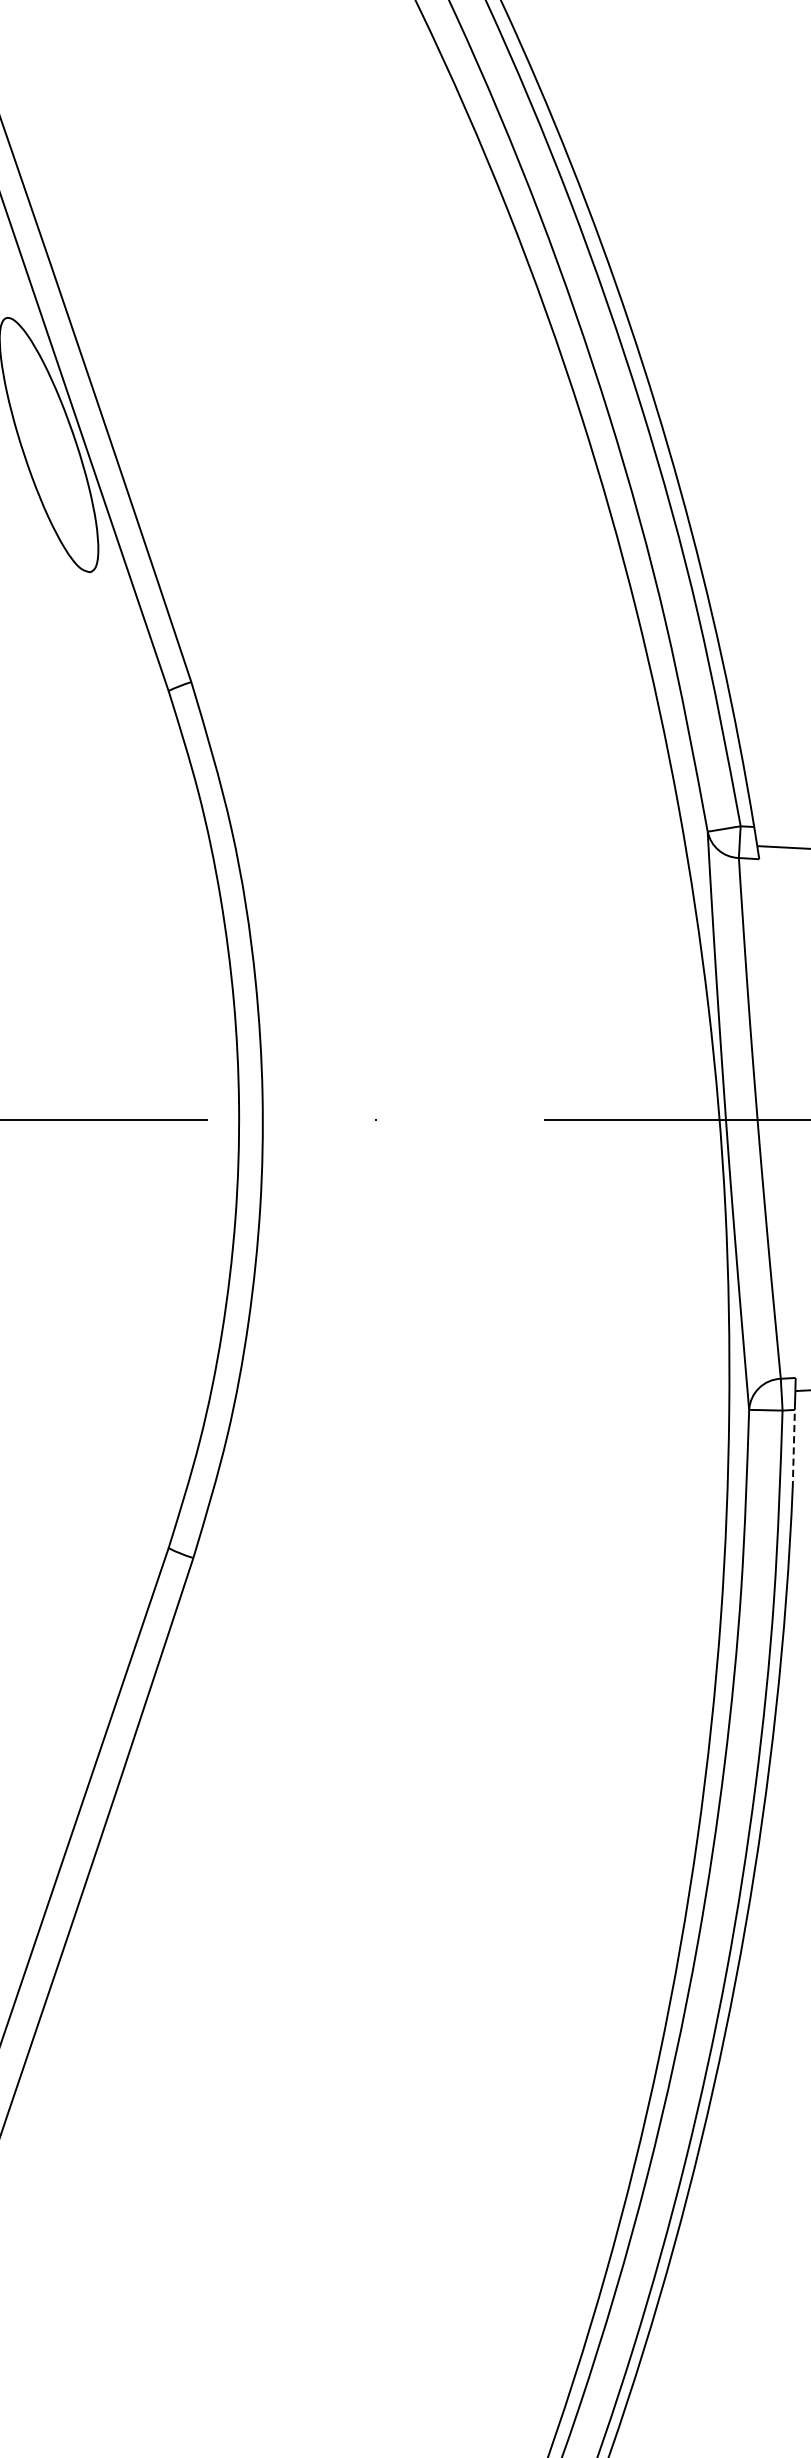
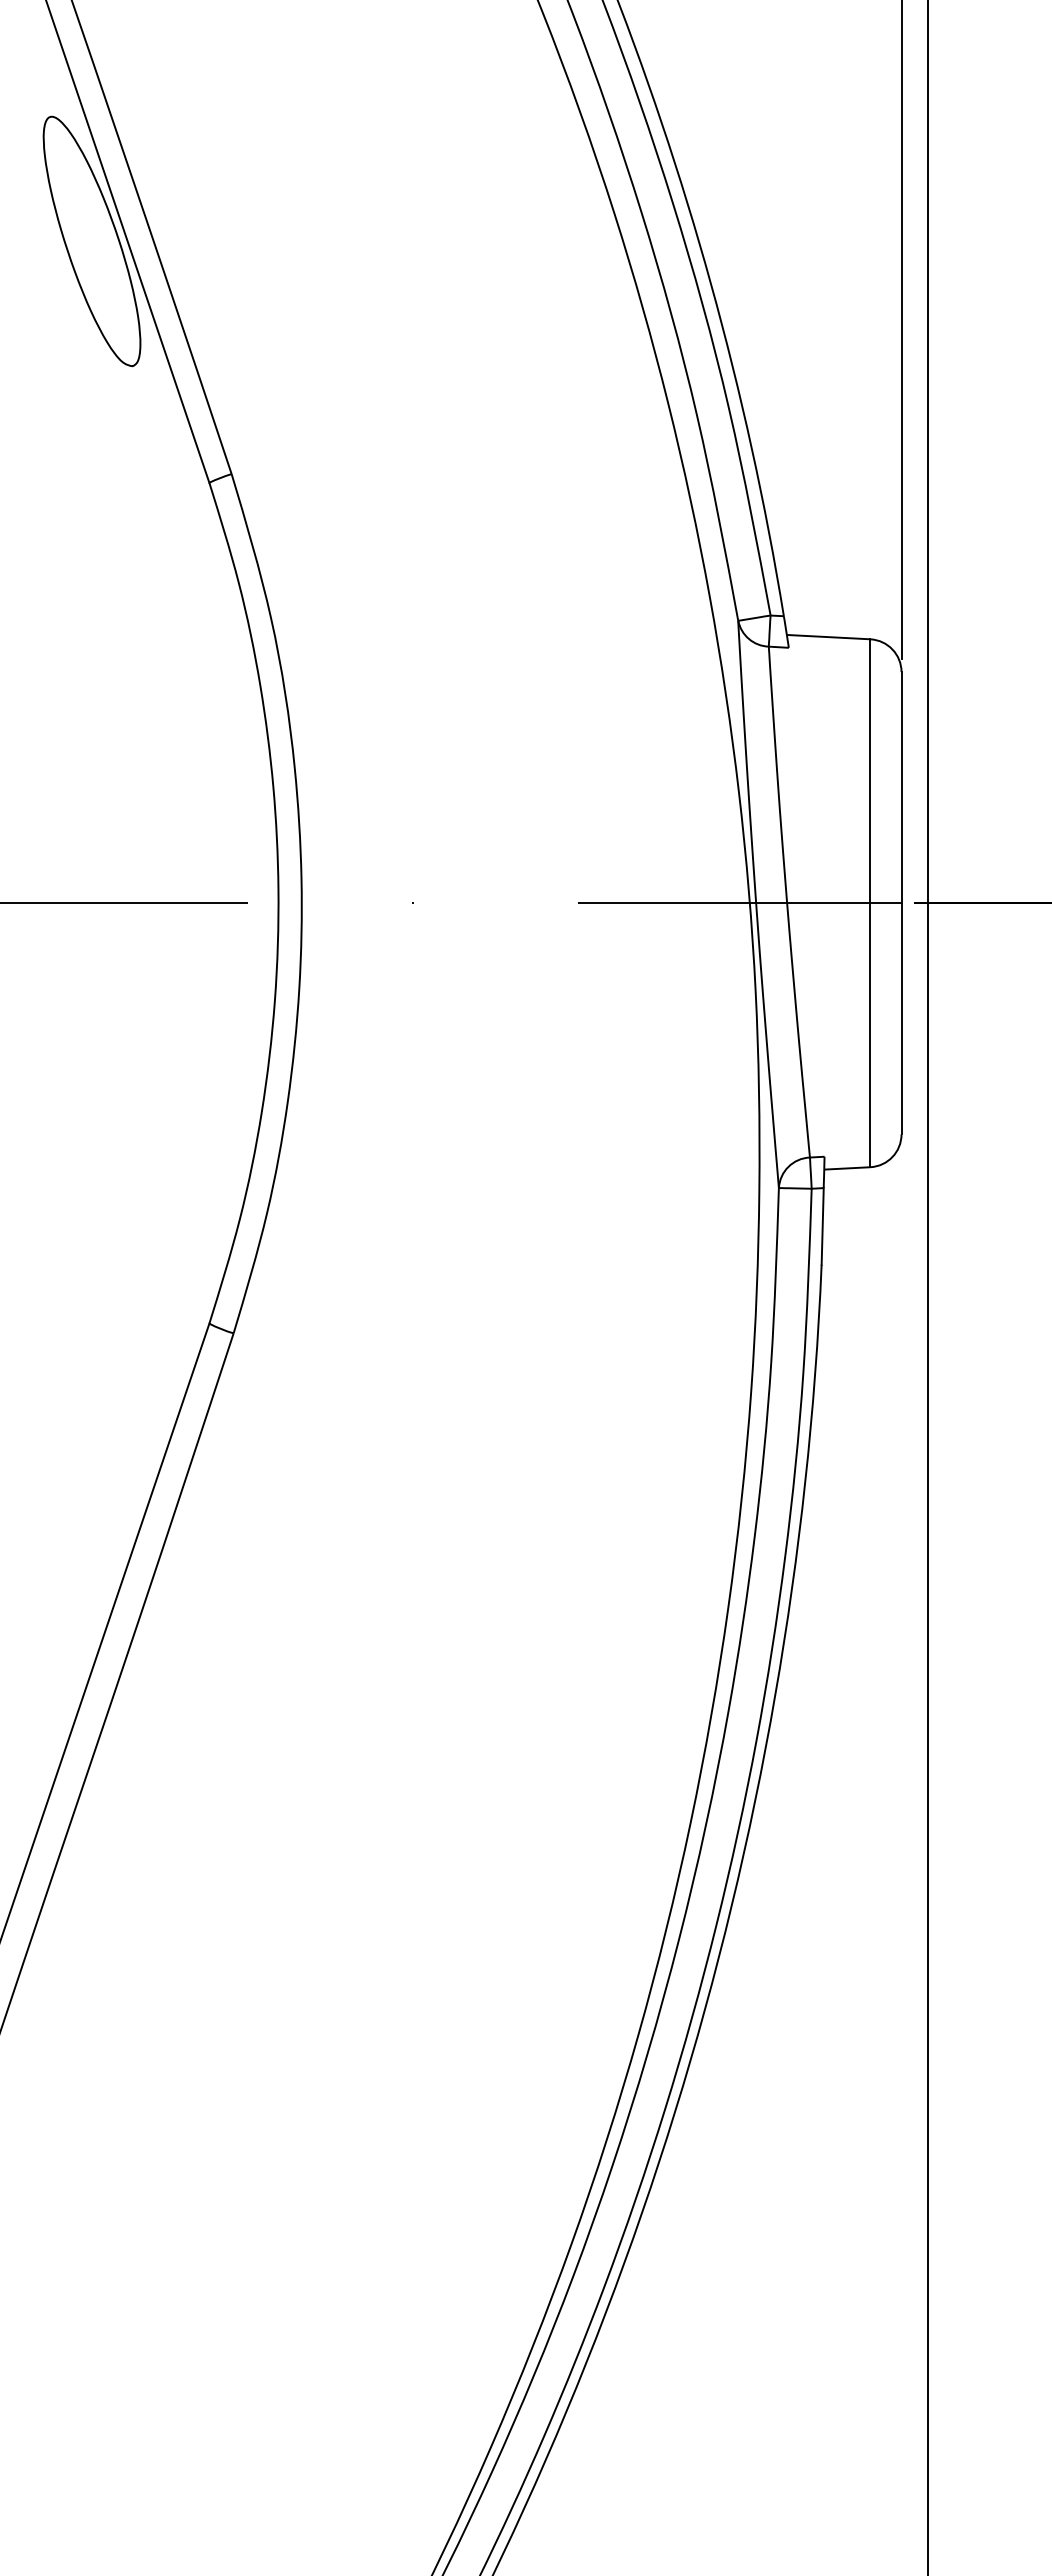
line: (793, 1448) -> (822, 1225), dashed -> solid

